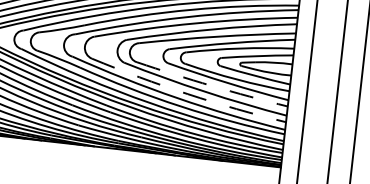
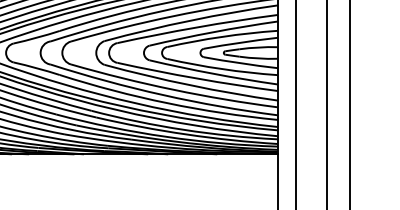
arc: (212, 85) -> (197, 78), dashed -> solid
arc: (187, 93) -> (173, 89), dashed -> solid

